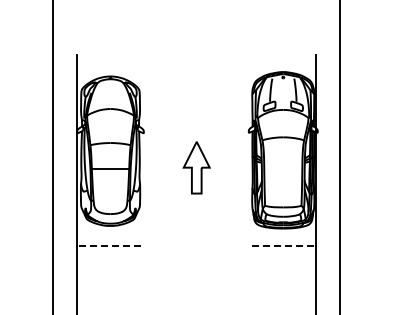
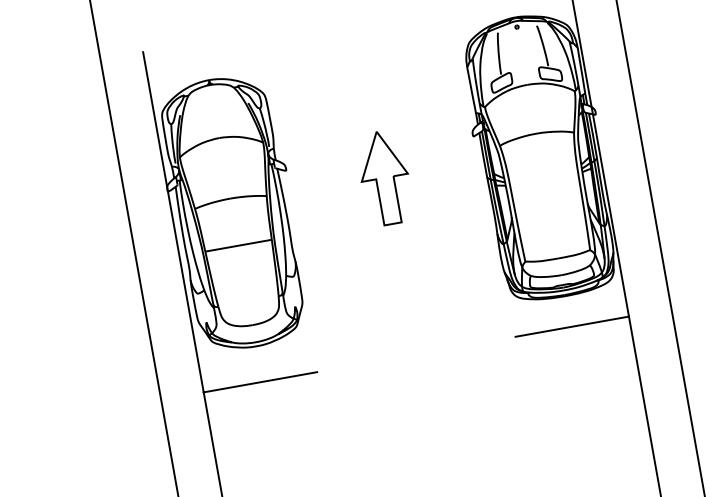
part: (196, 167) -> (384, 177), moved
line: (109, 245) -> (260, 381), dashed -> solid
line: (284, 245) -> (572, 325), dashed -> solid

